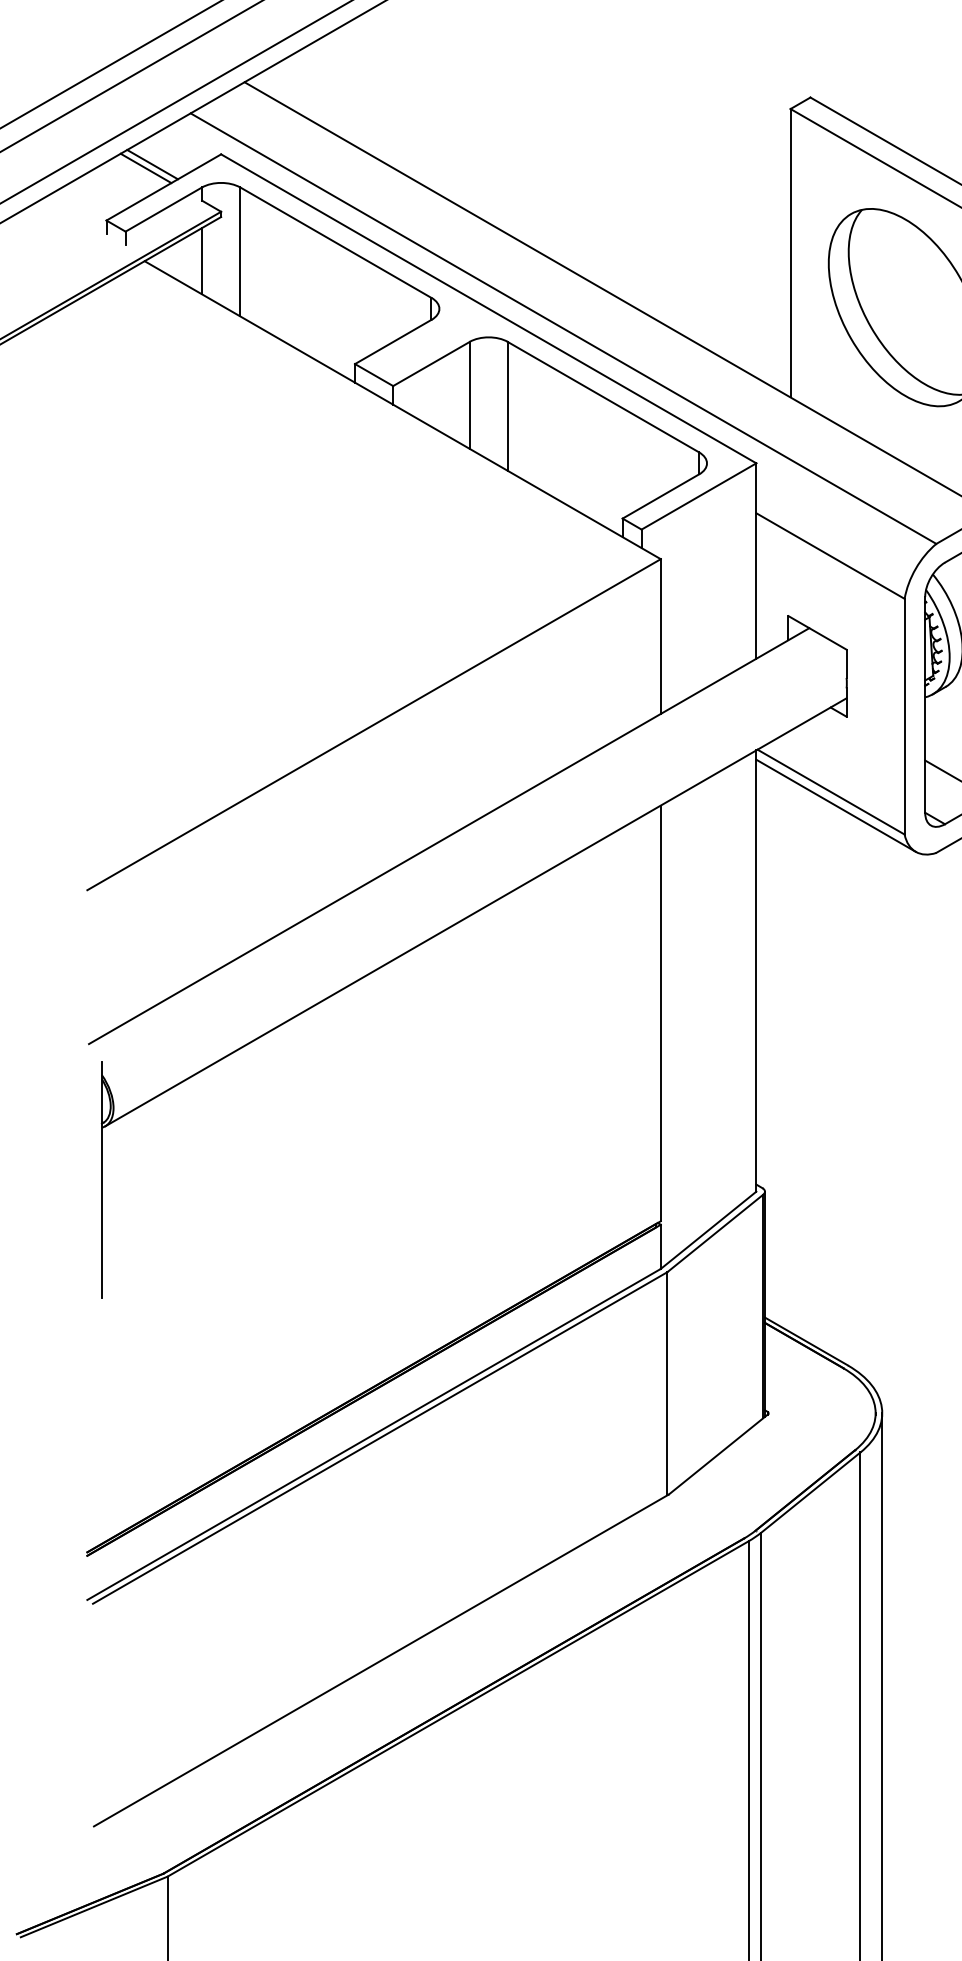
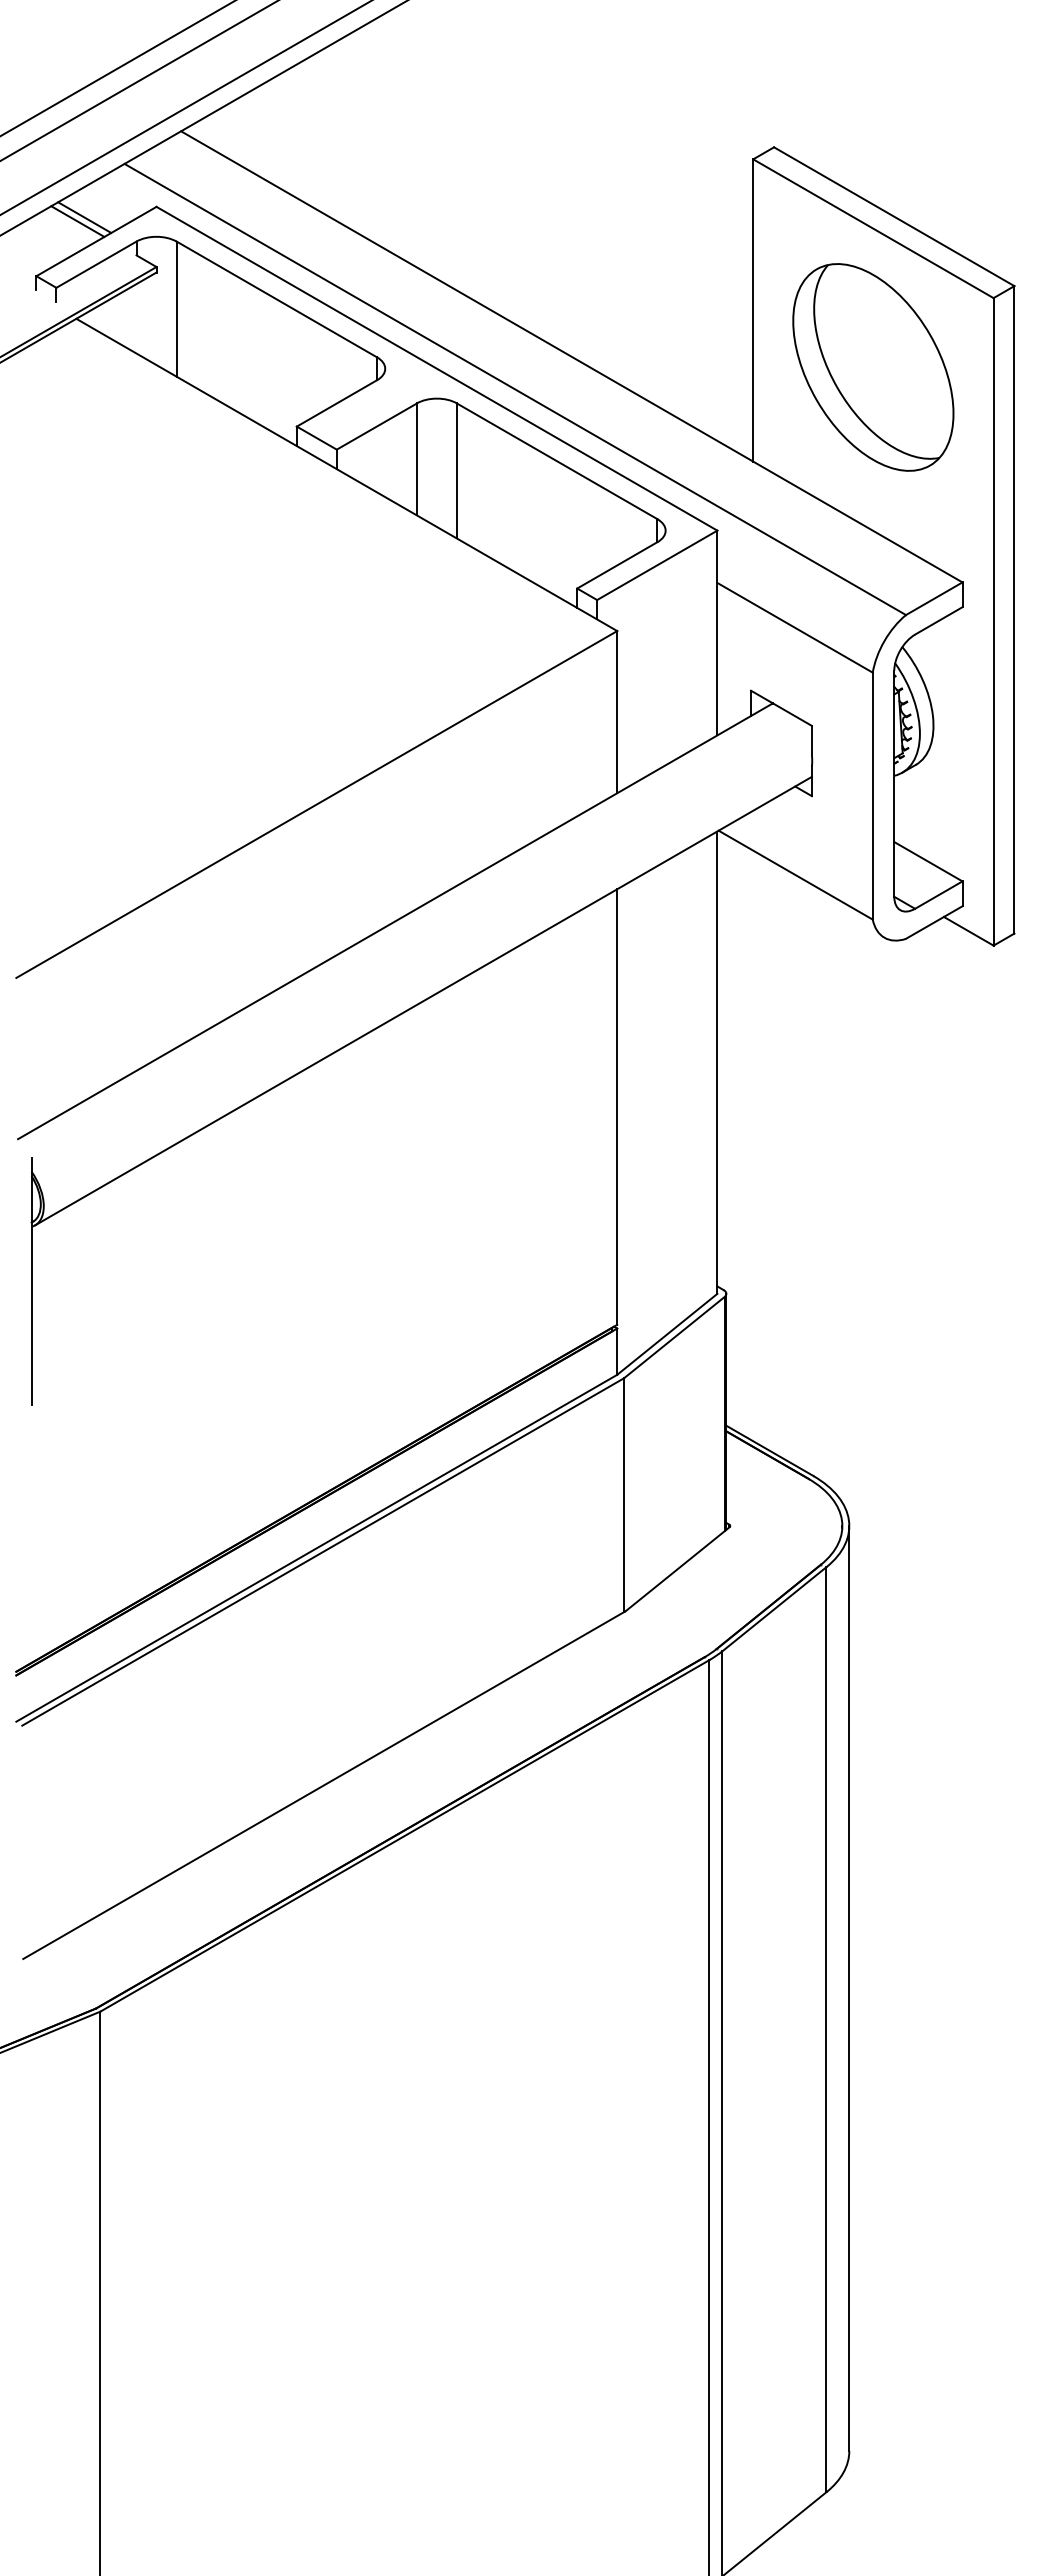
line: (202, 260) -> (136, 318), removed
line: (835, 805) -> (800, 889), removed

